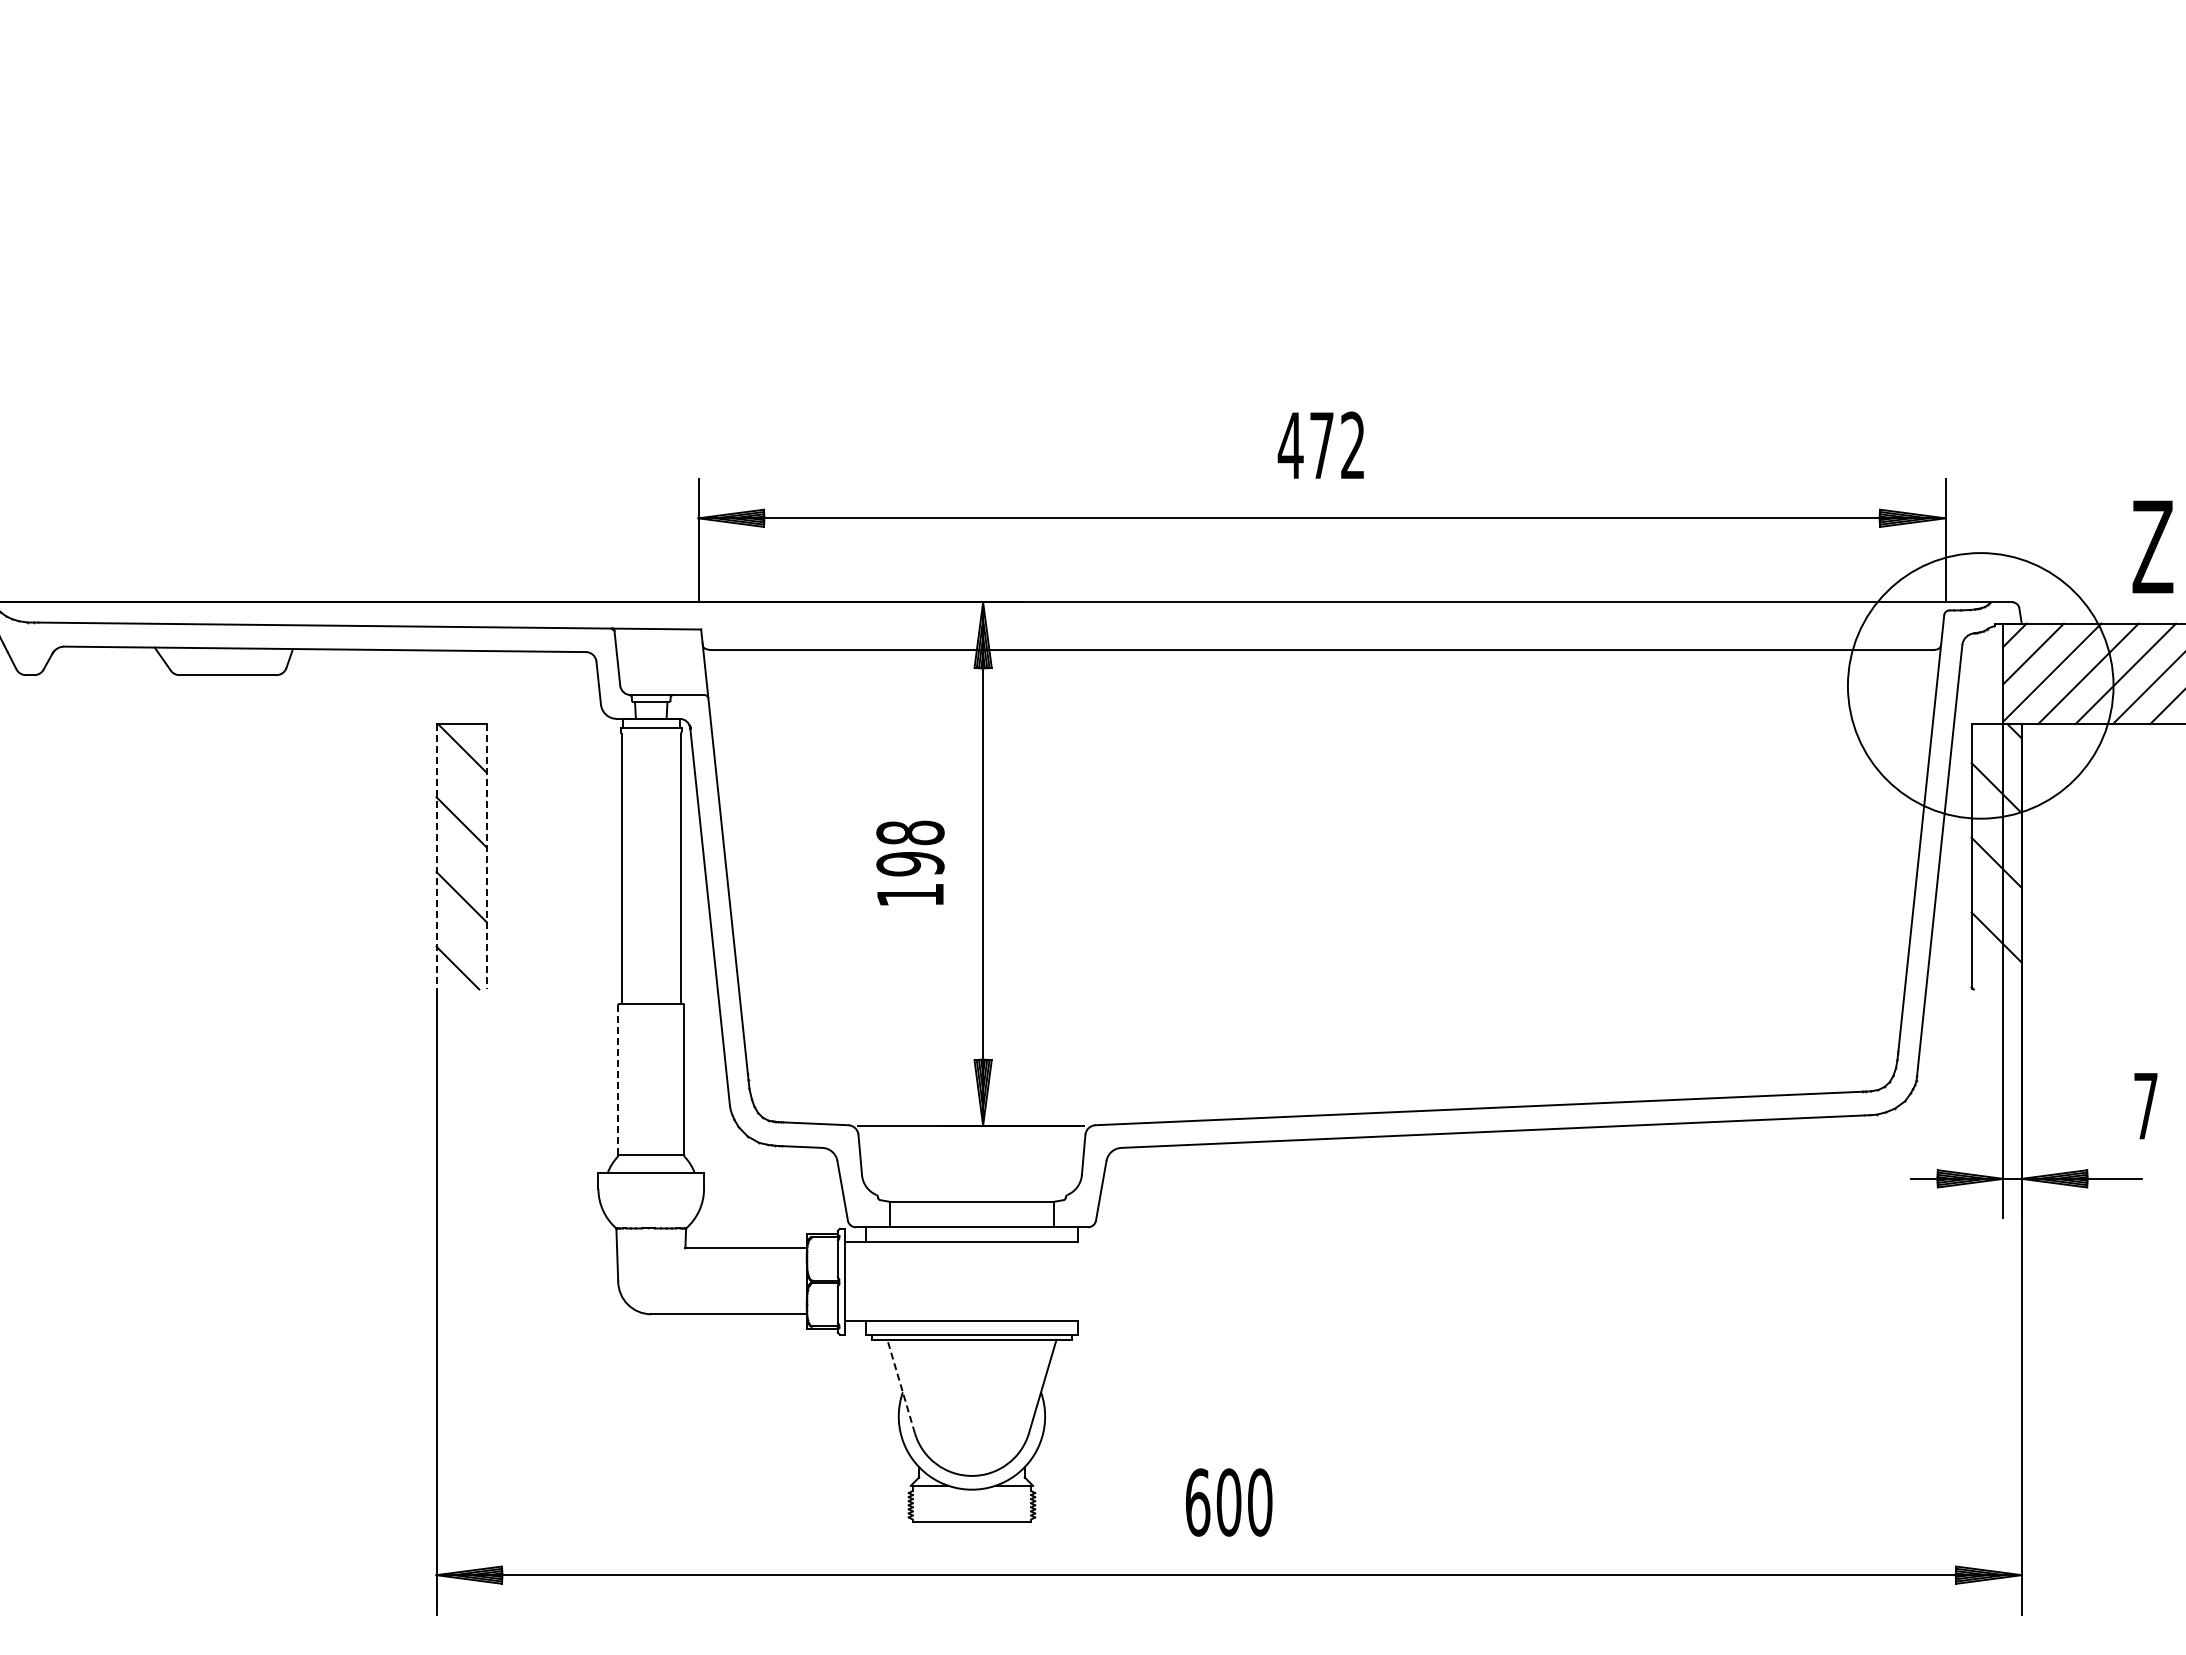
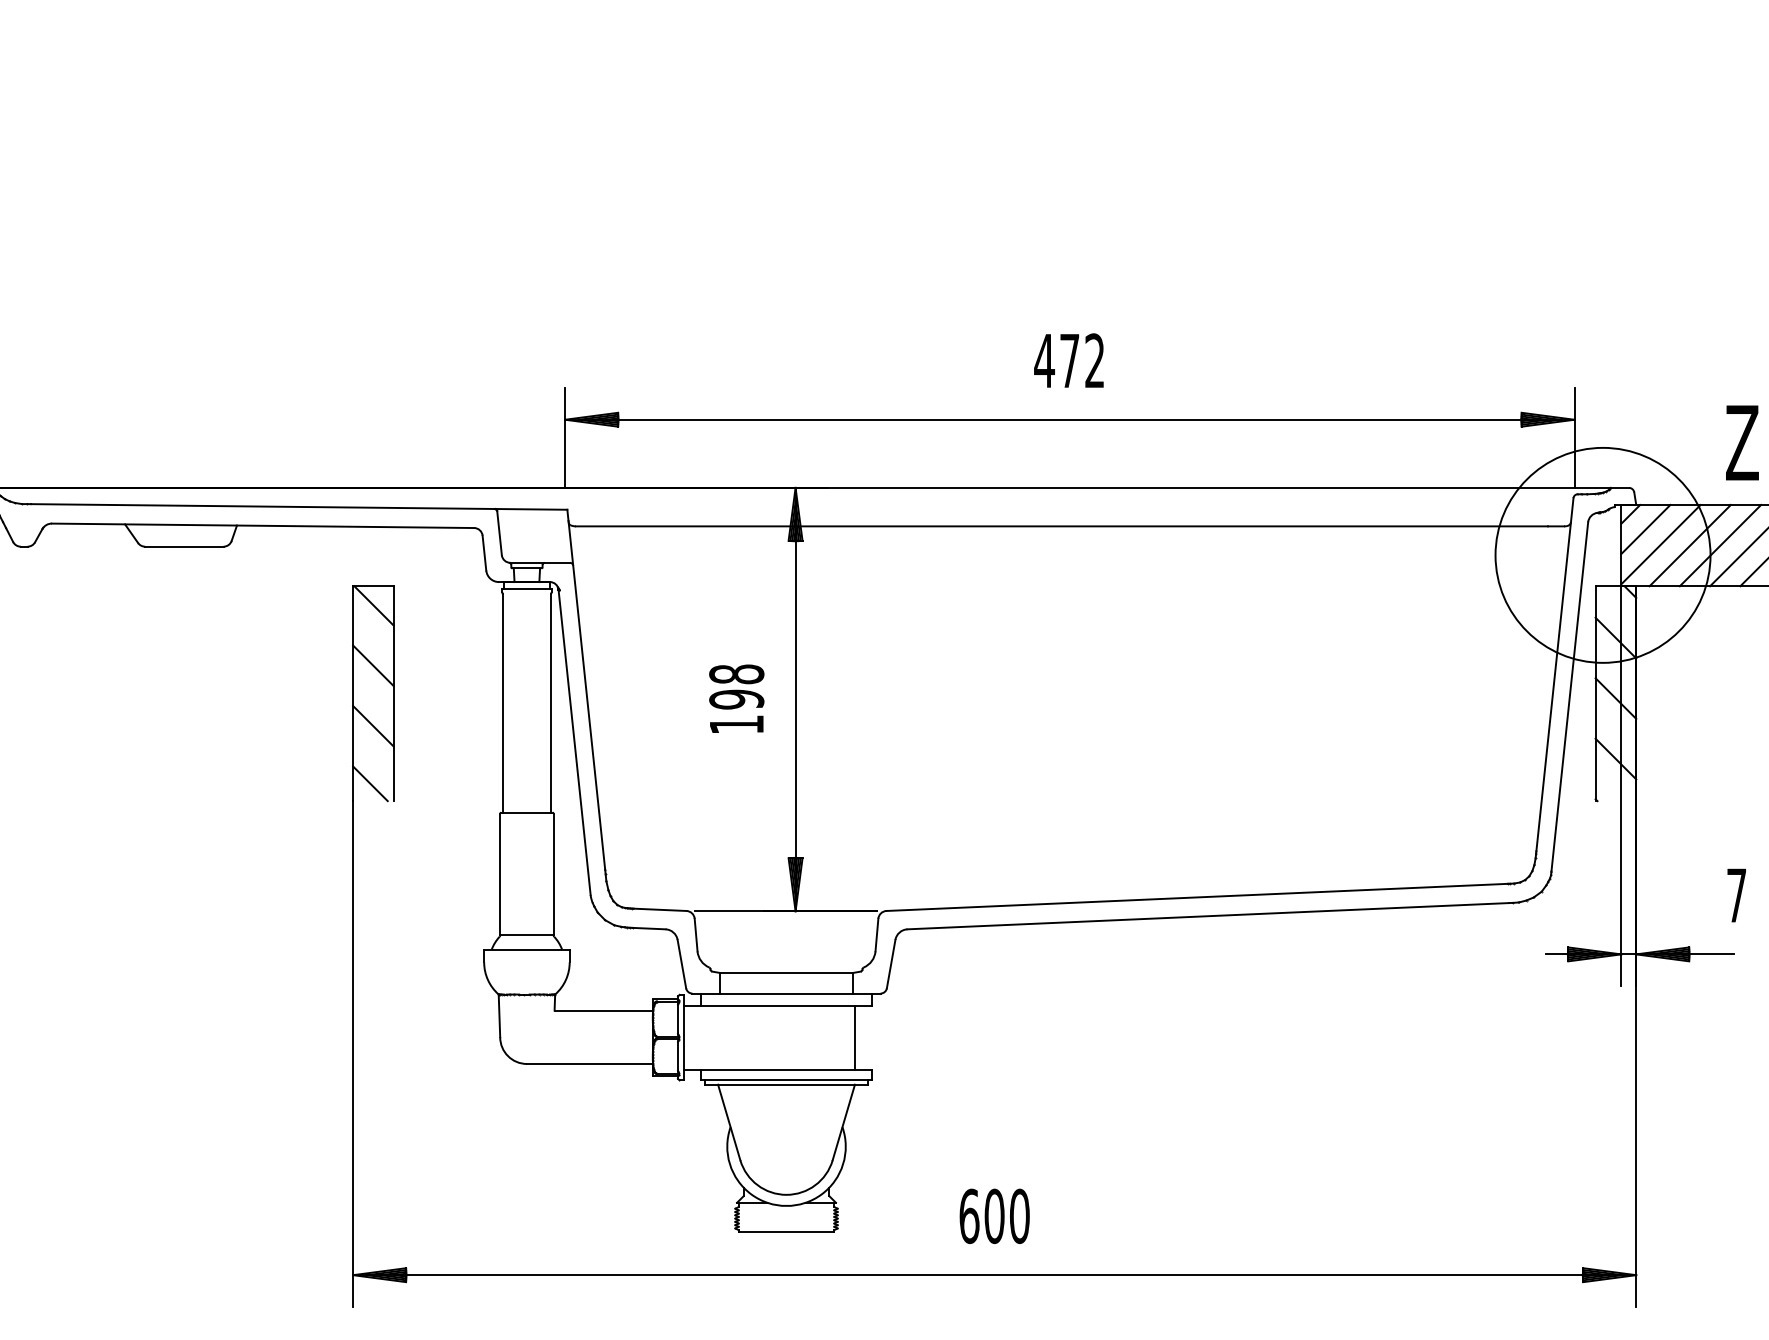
line: (436, 856) -> (353, 693), dashed -> solid
line: (486, 856) -> (393, 693), dashed -> solid
line: (618, 1080) -> (500, 874), dashed -> solid
line: (1056, 1281) -> (854, 1037), added
line: (901, 1386) -> (729, 1122), dashed -> solid

